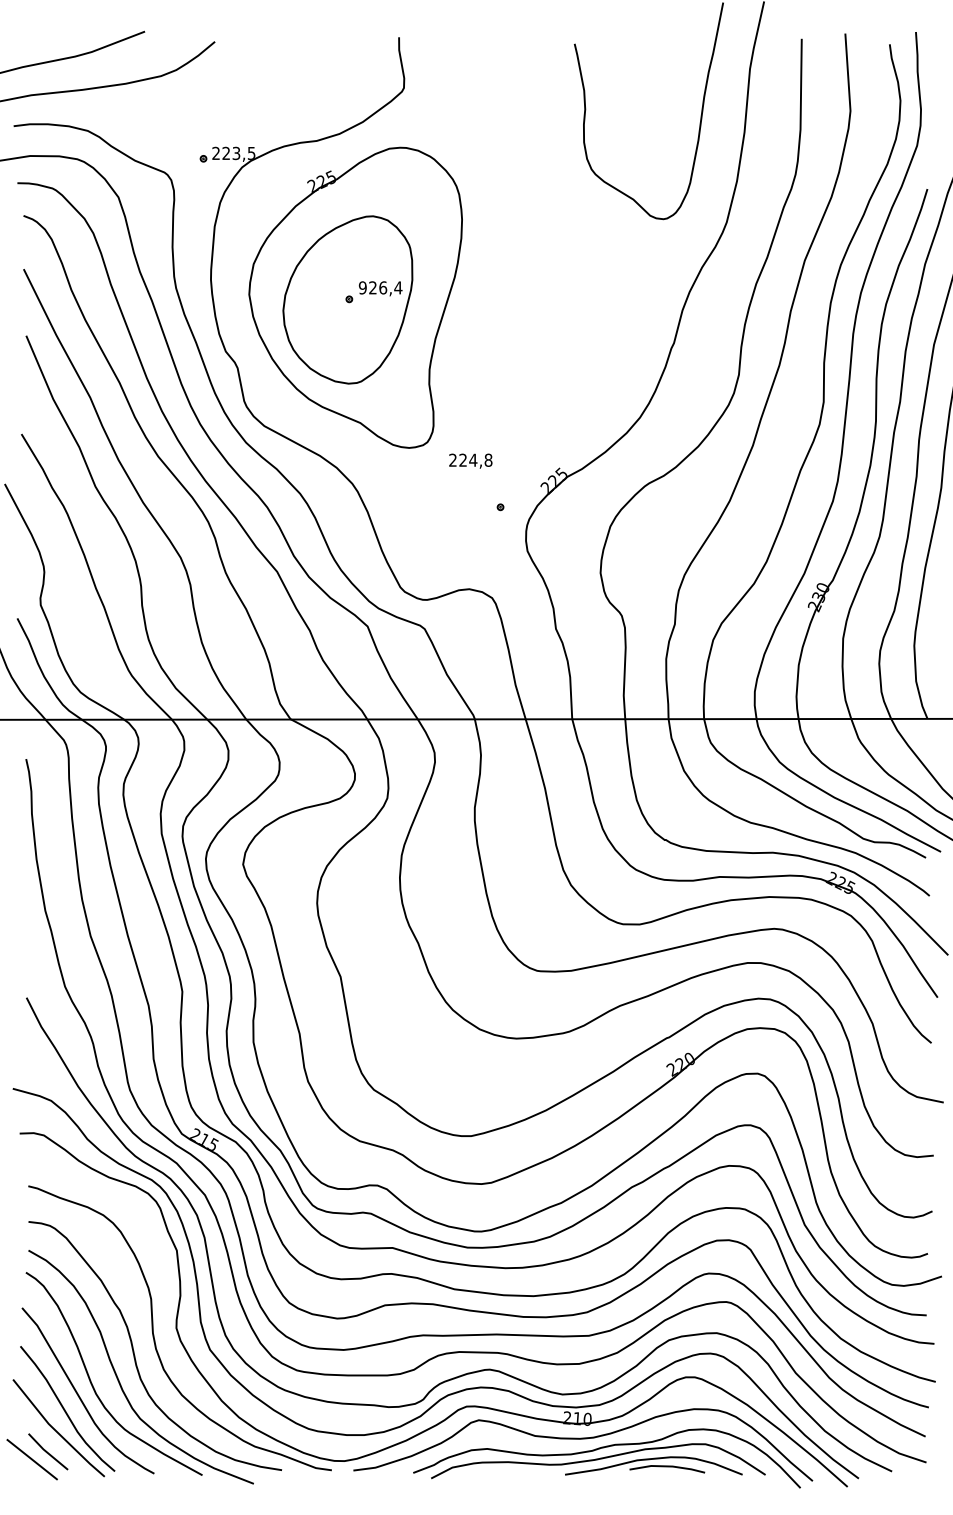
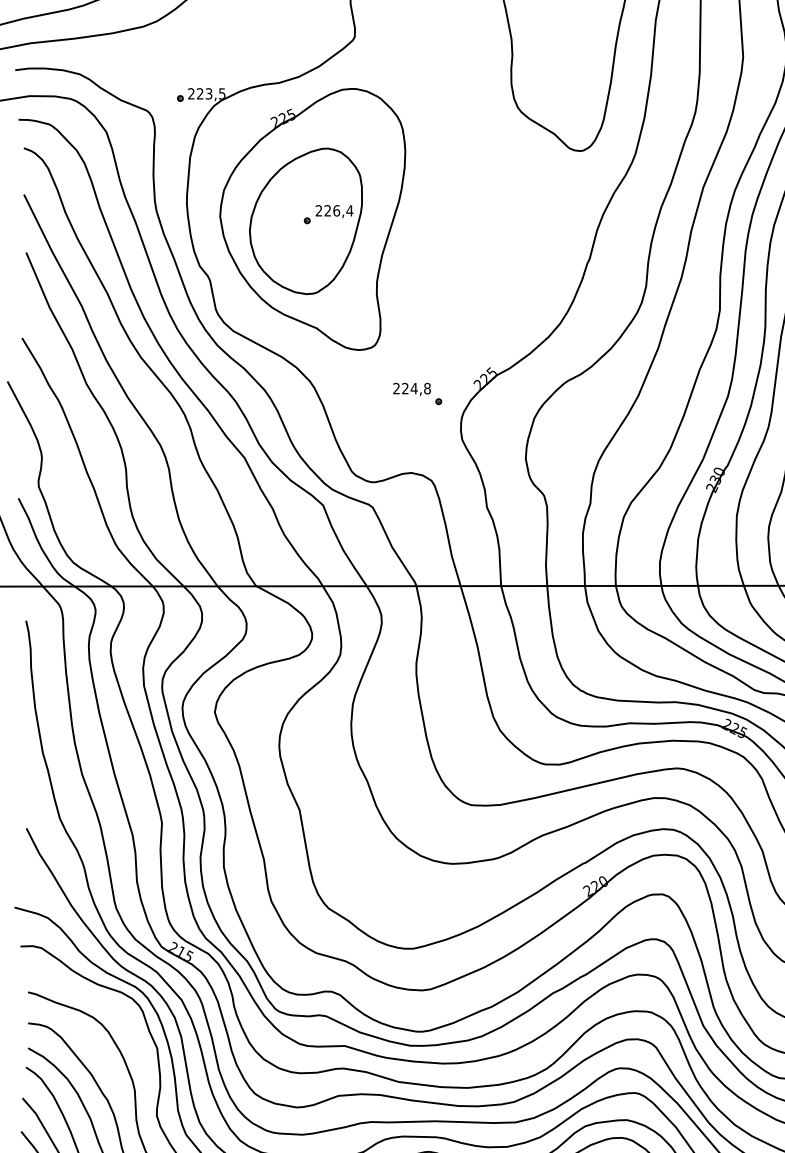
text: (362, 287) -> (318, 210), 926,4 -> 226,4
text: (470, 460) -> (411, 388), moved

